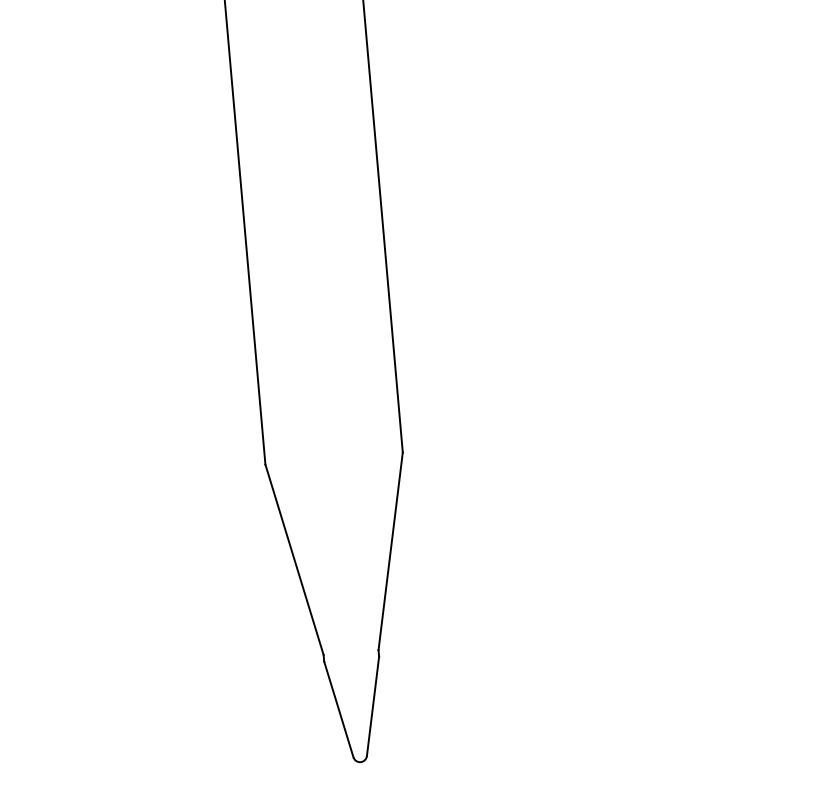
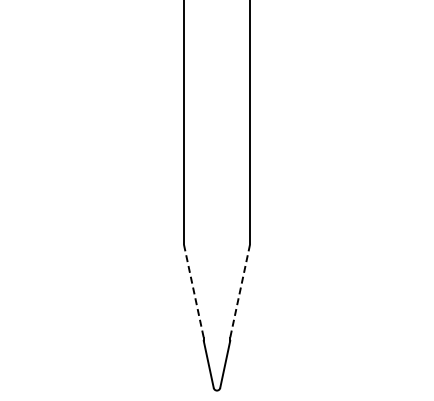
line: (391, 551) -> (240, 291), solid -> dashed
line: (293, 560) -> (193, 291), solid -> dashed

